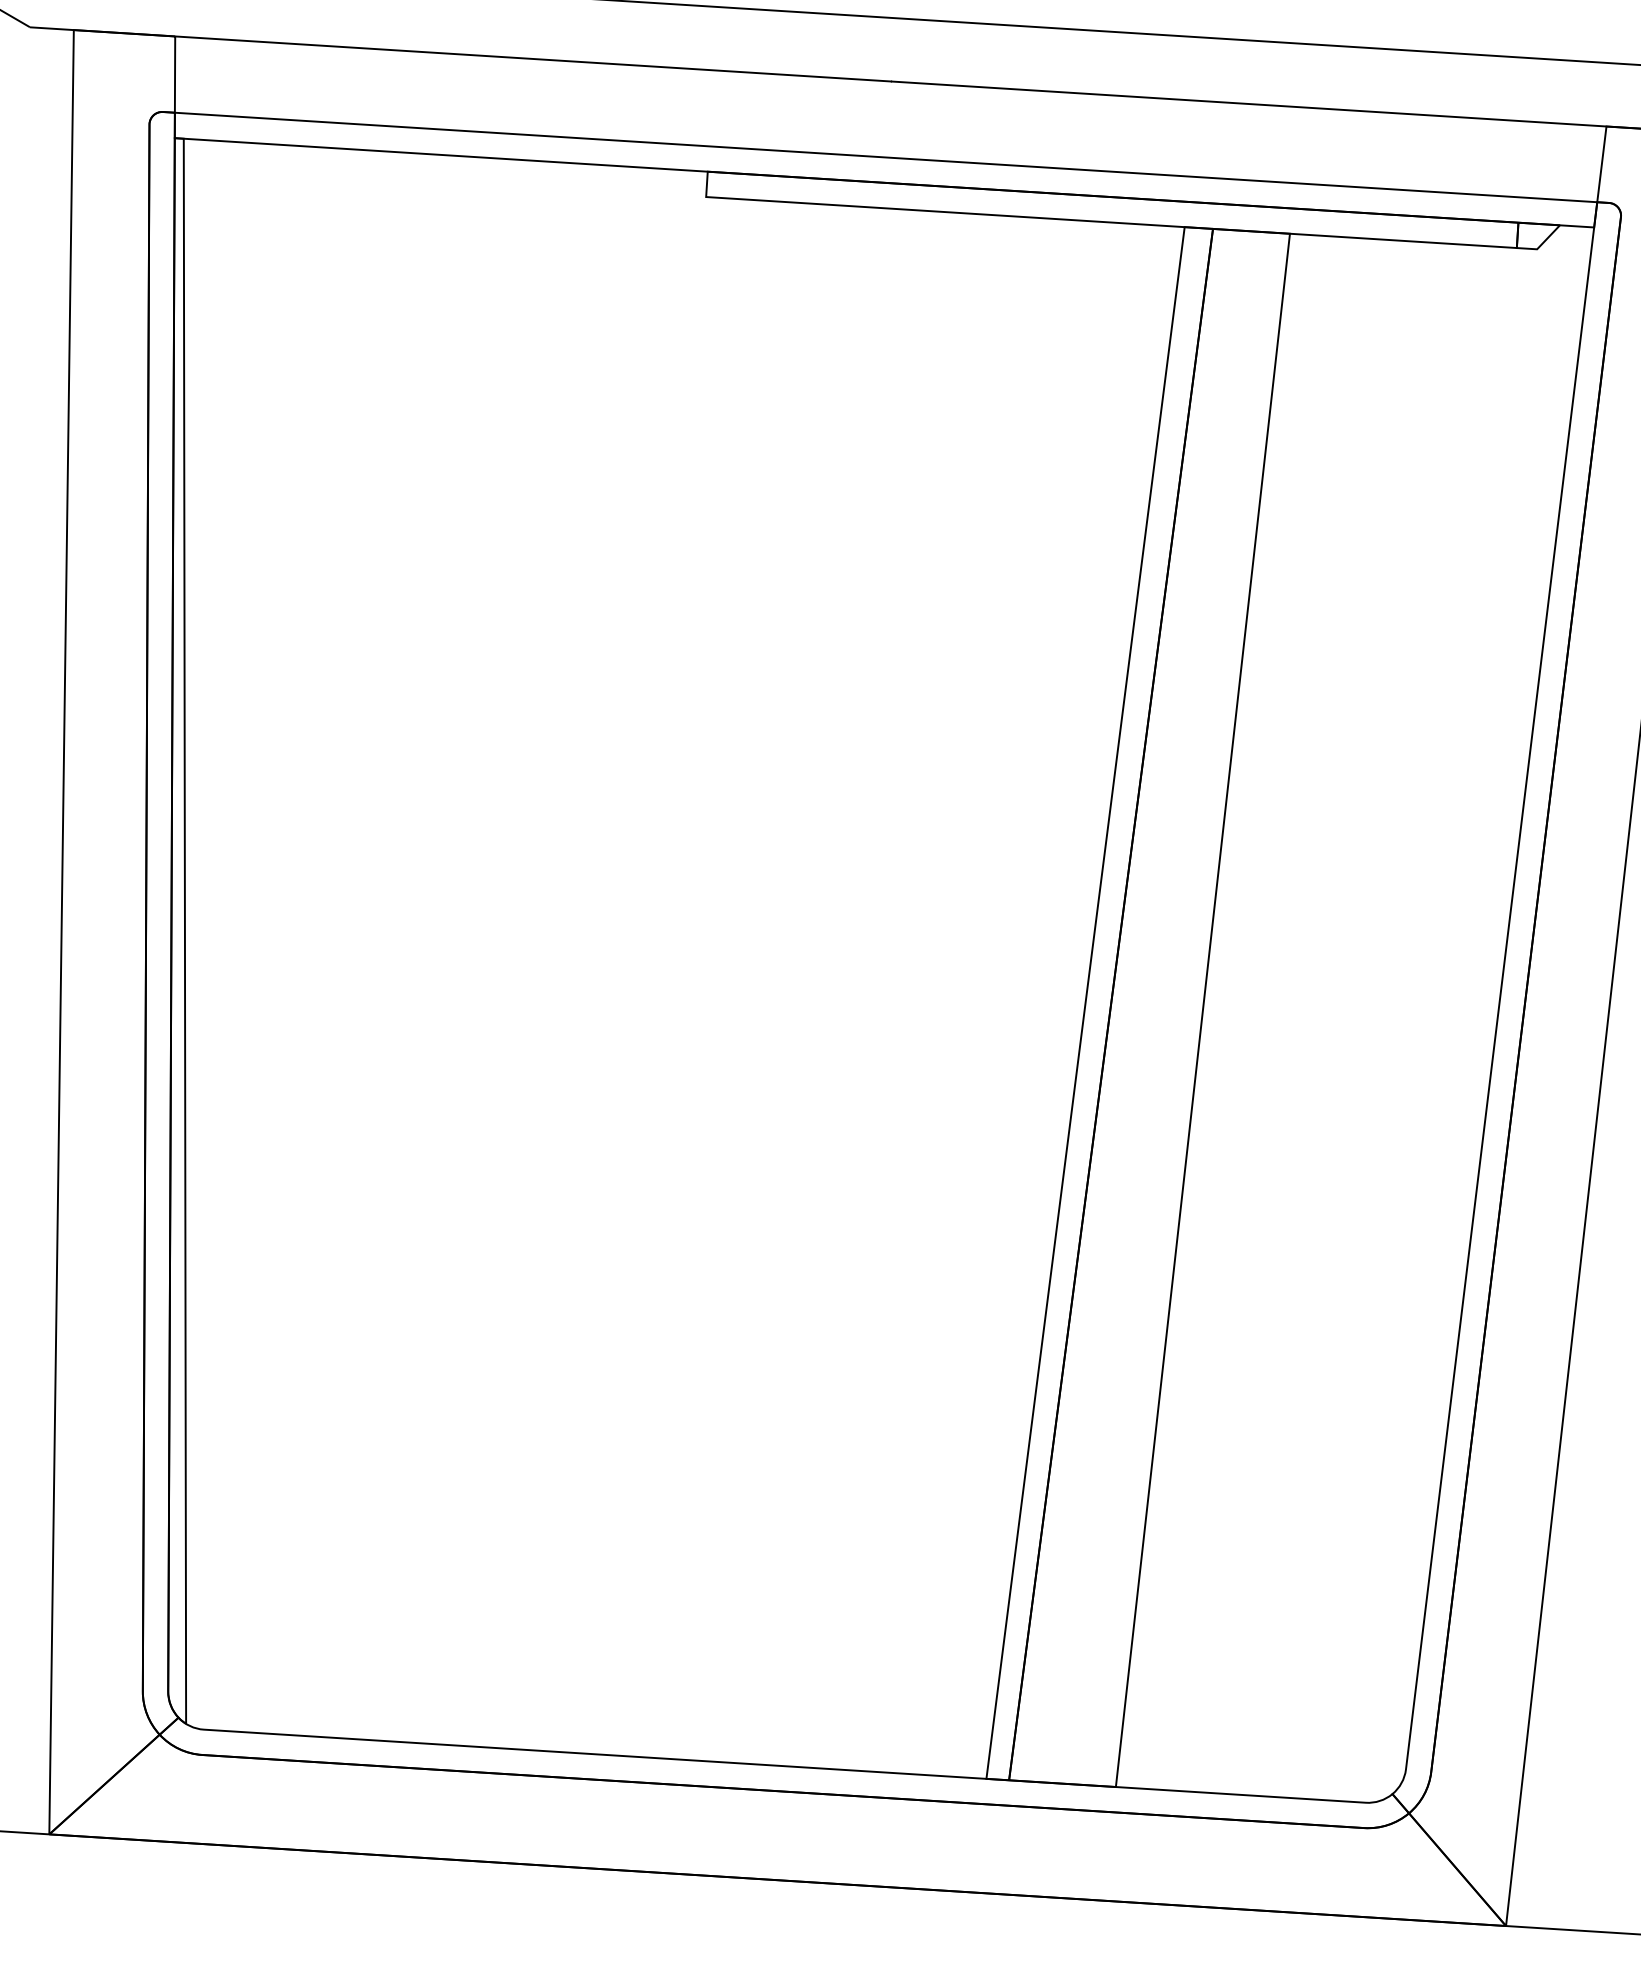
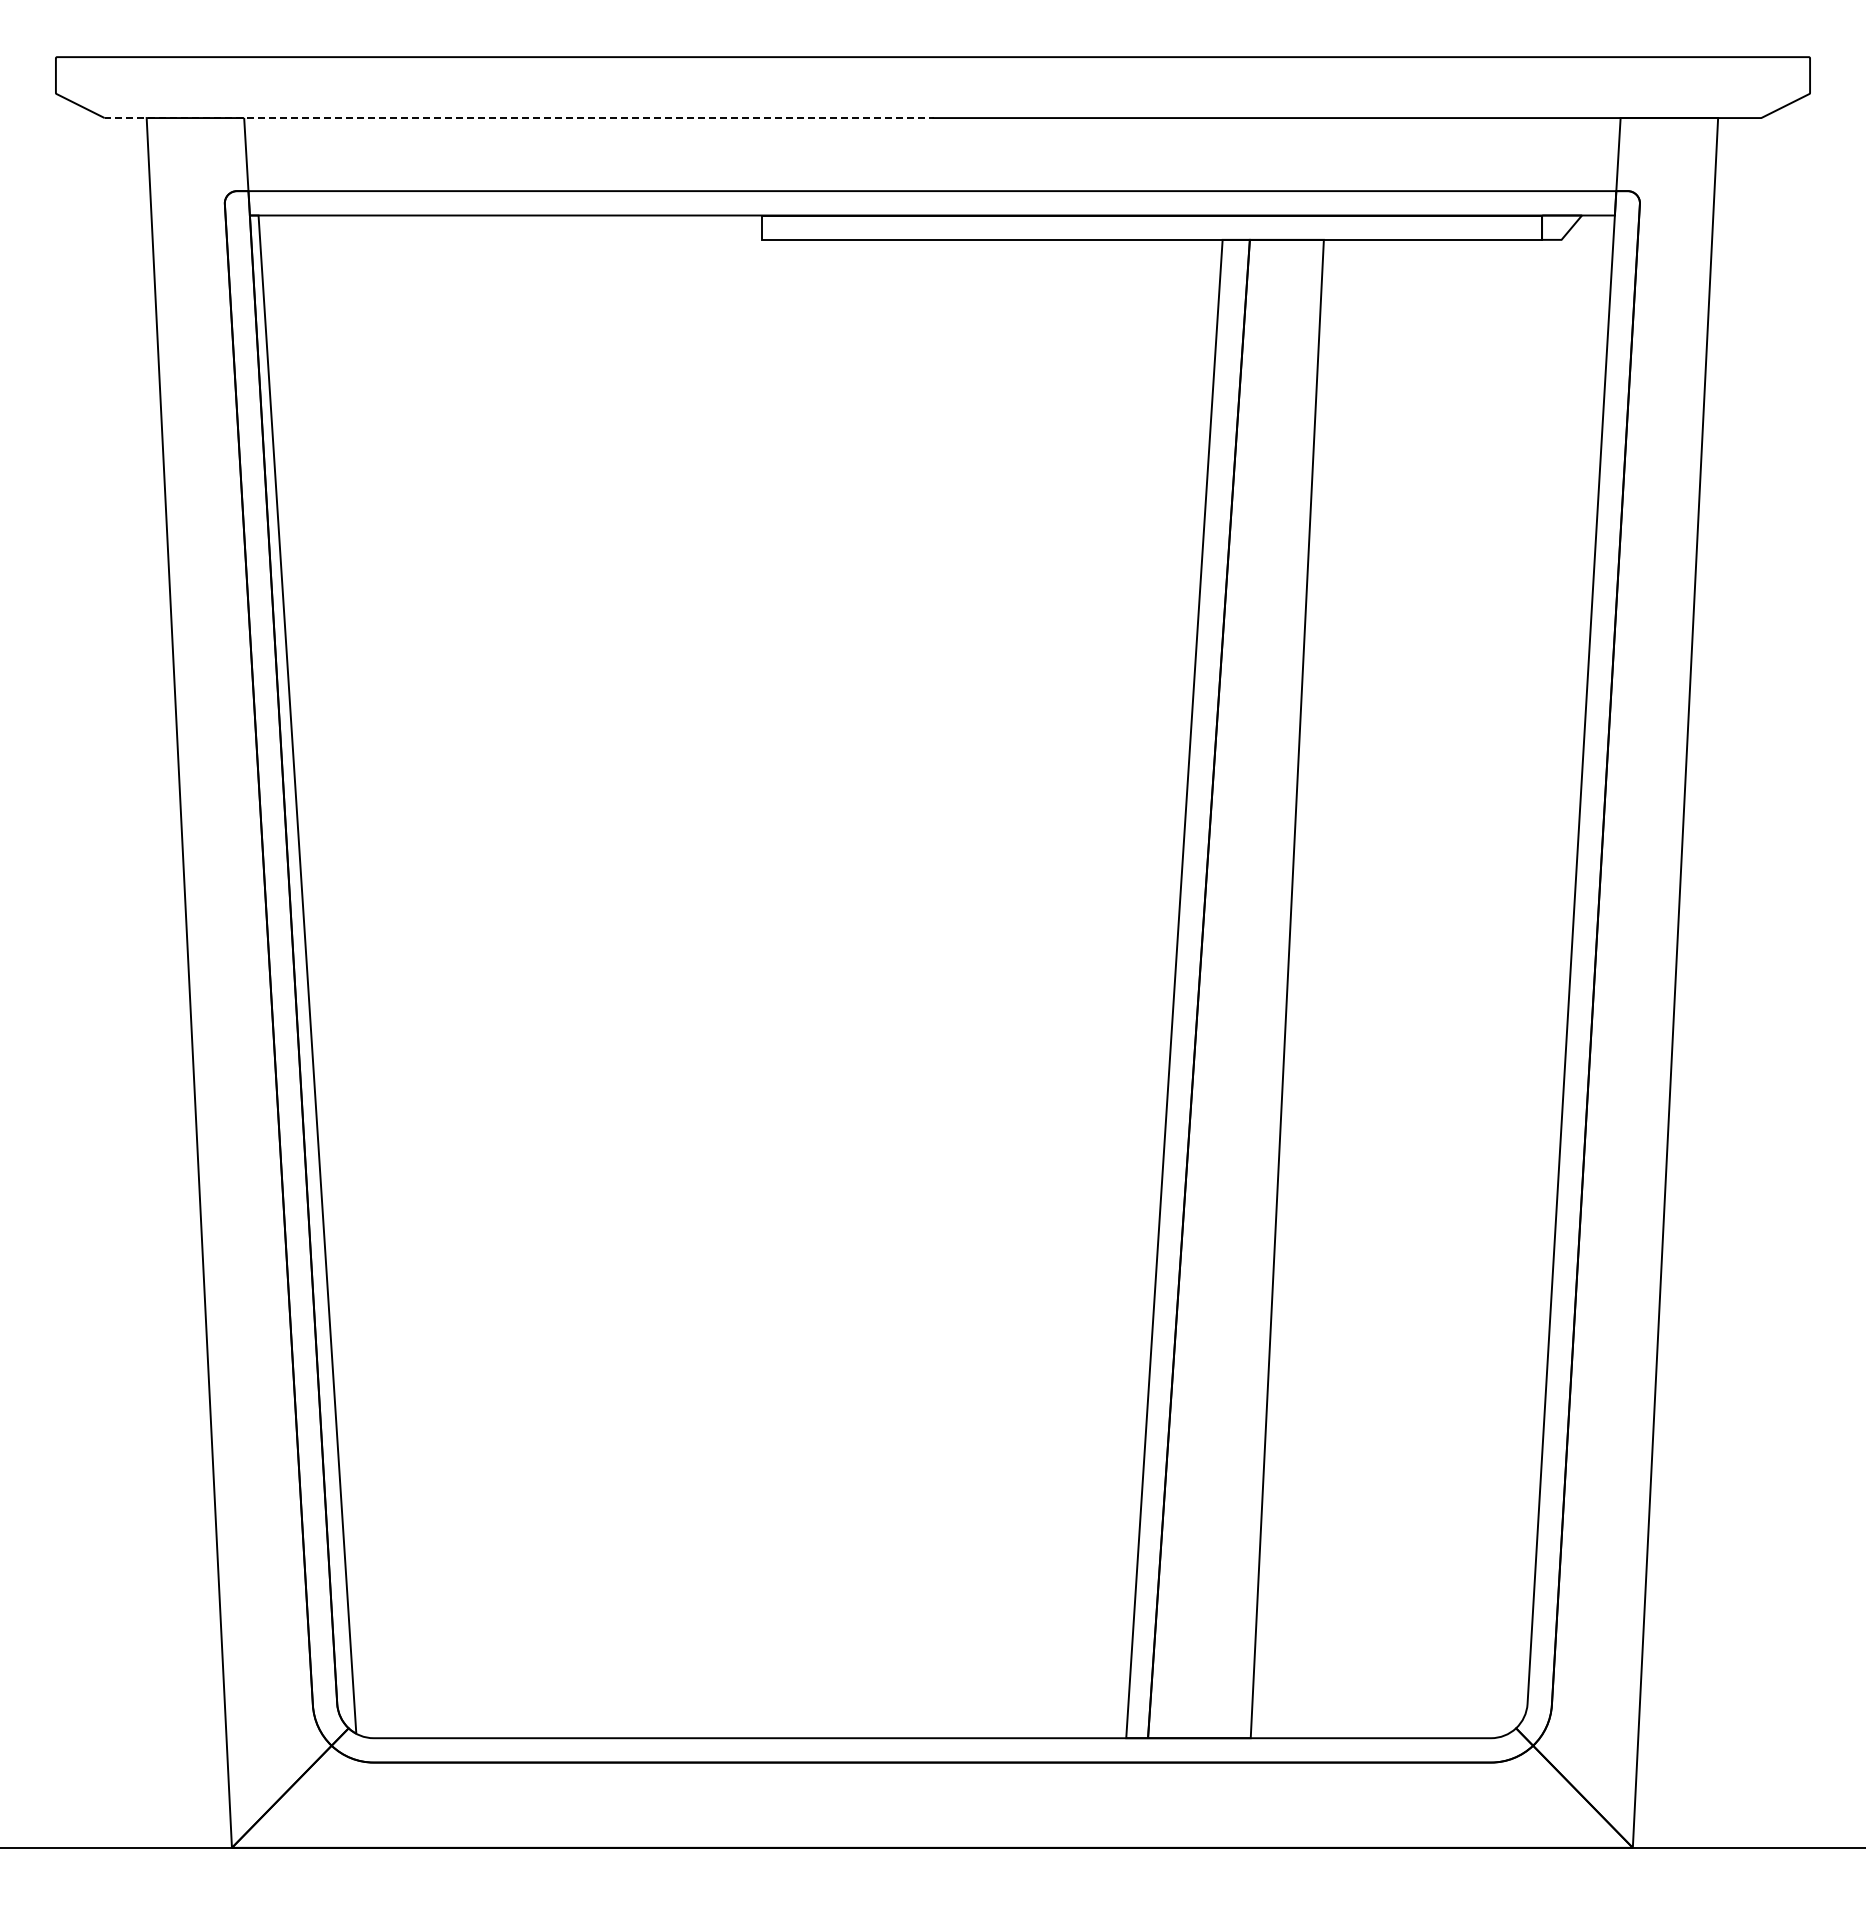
line: (457, 54) -> (515, 118), solid -> dashed

